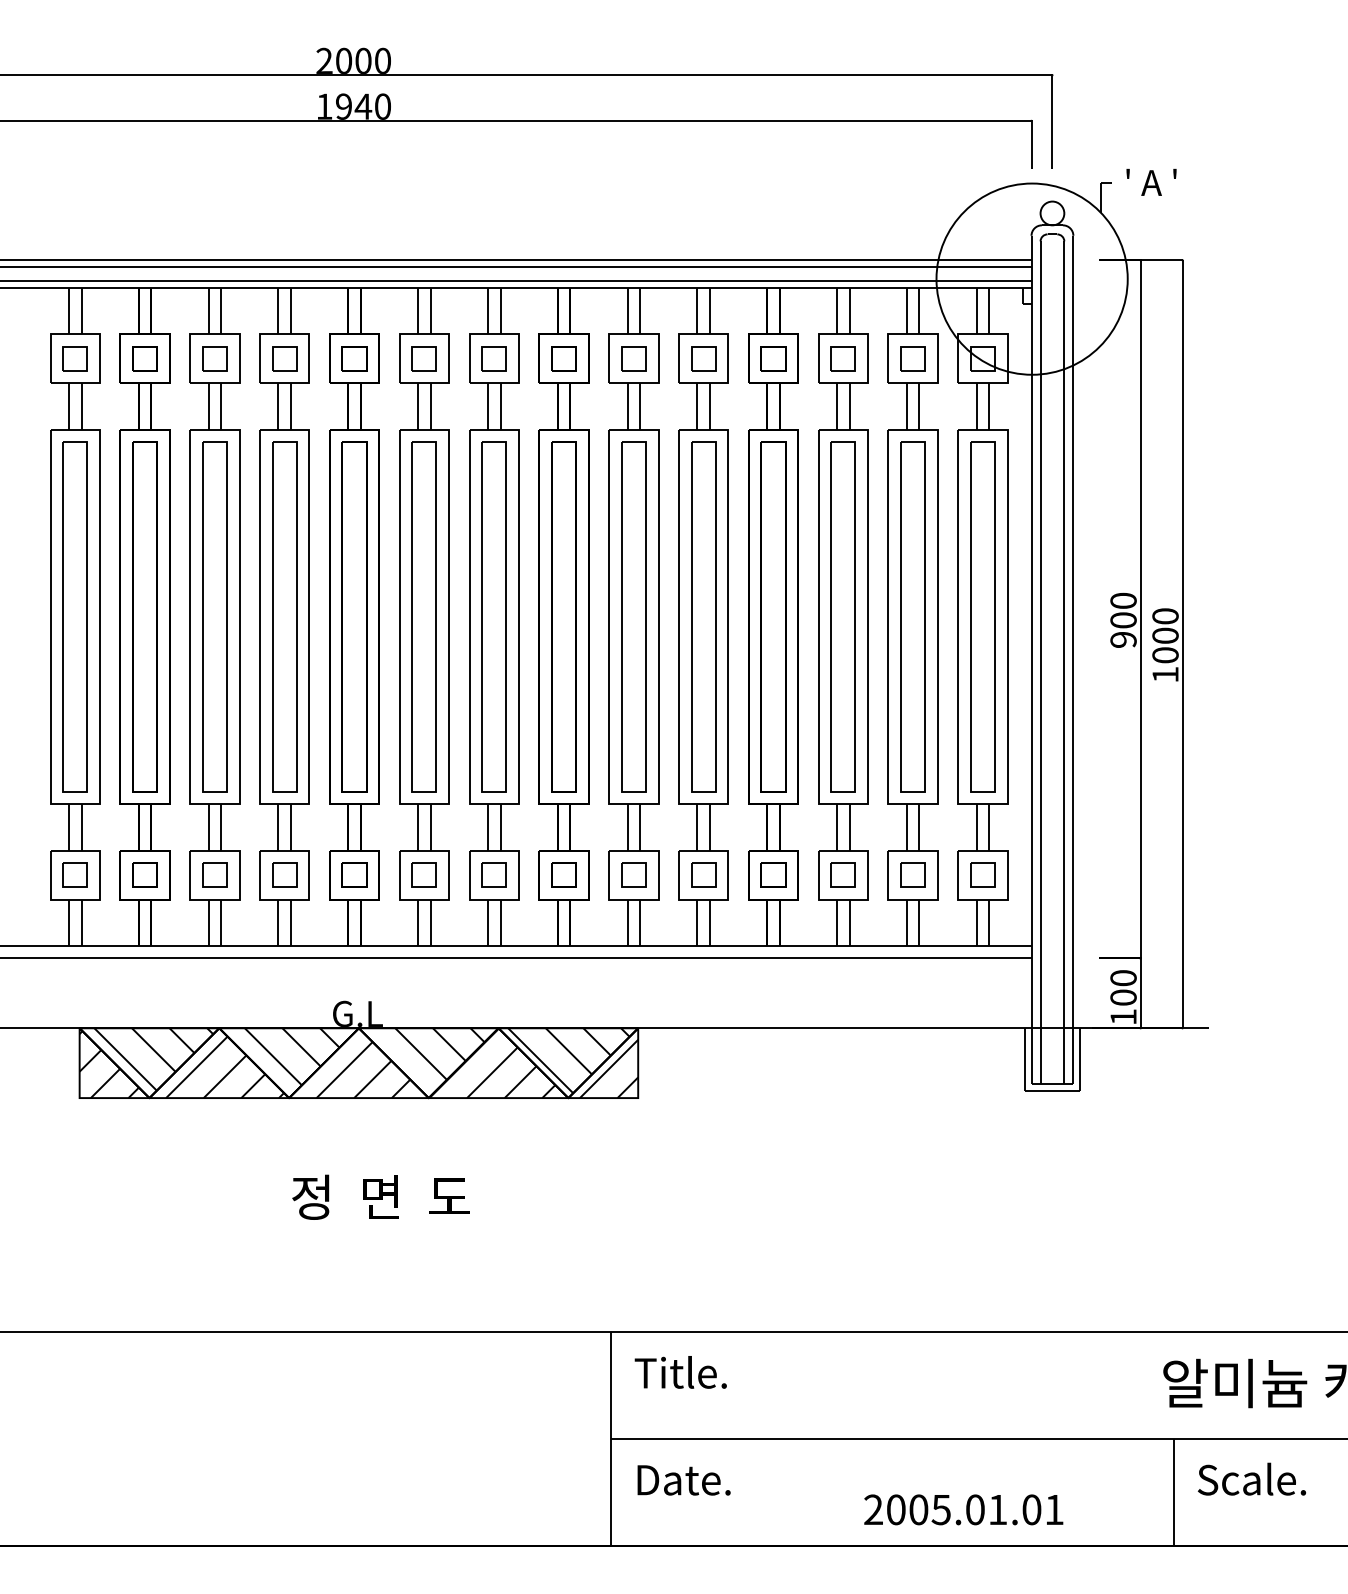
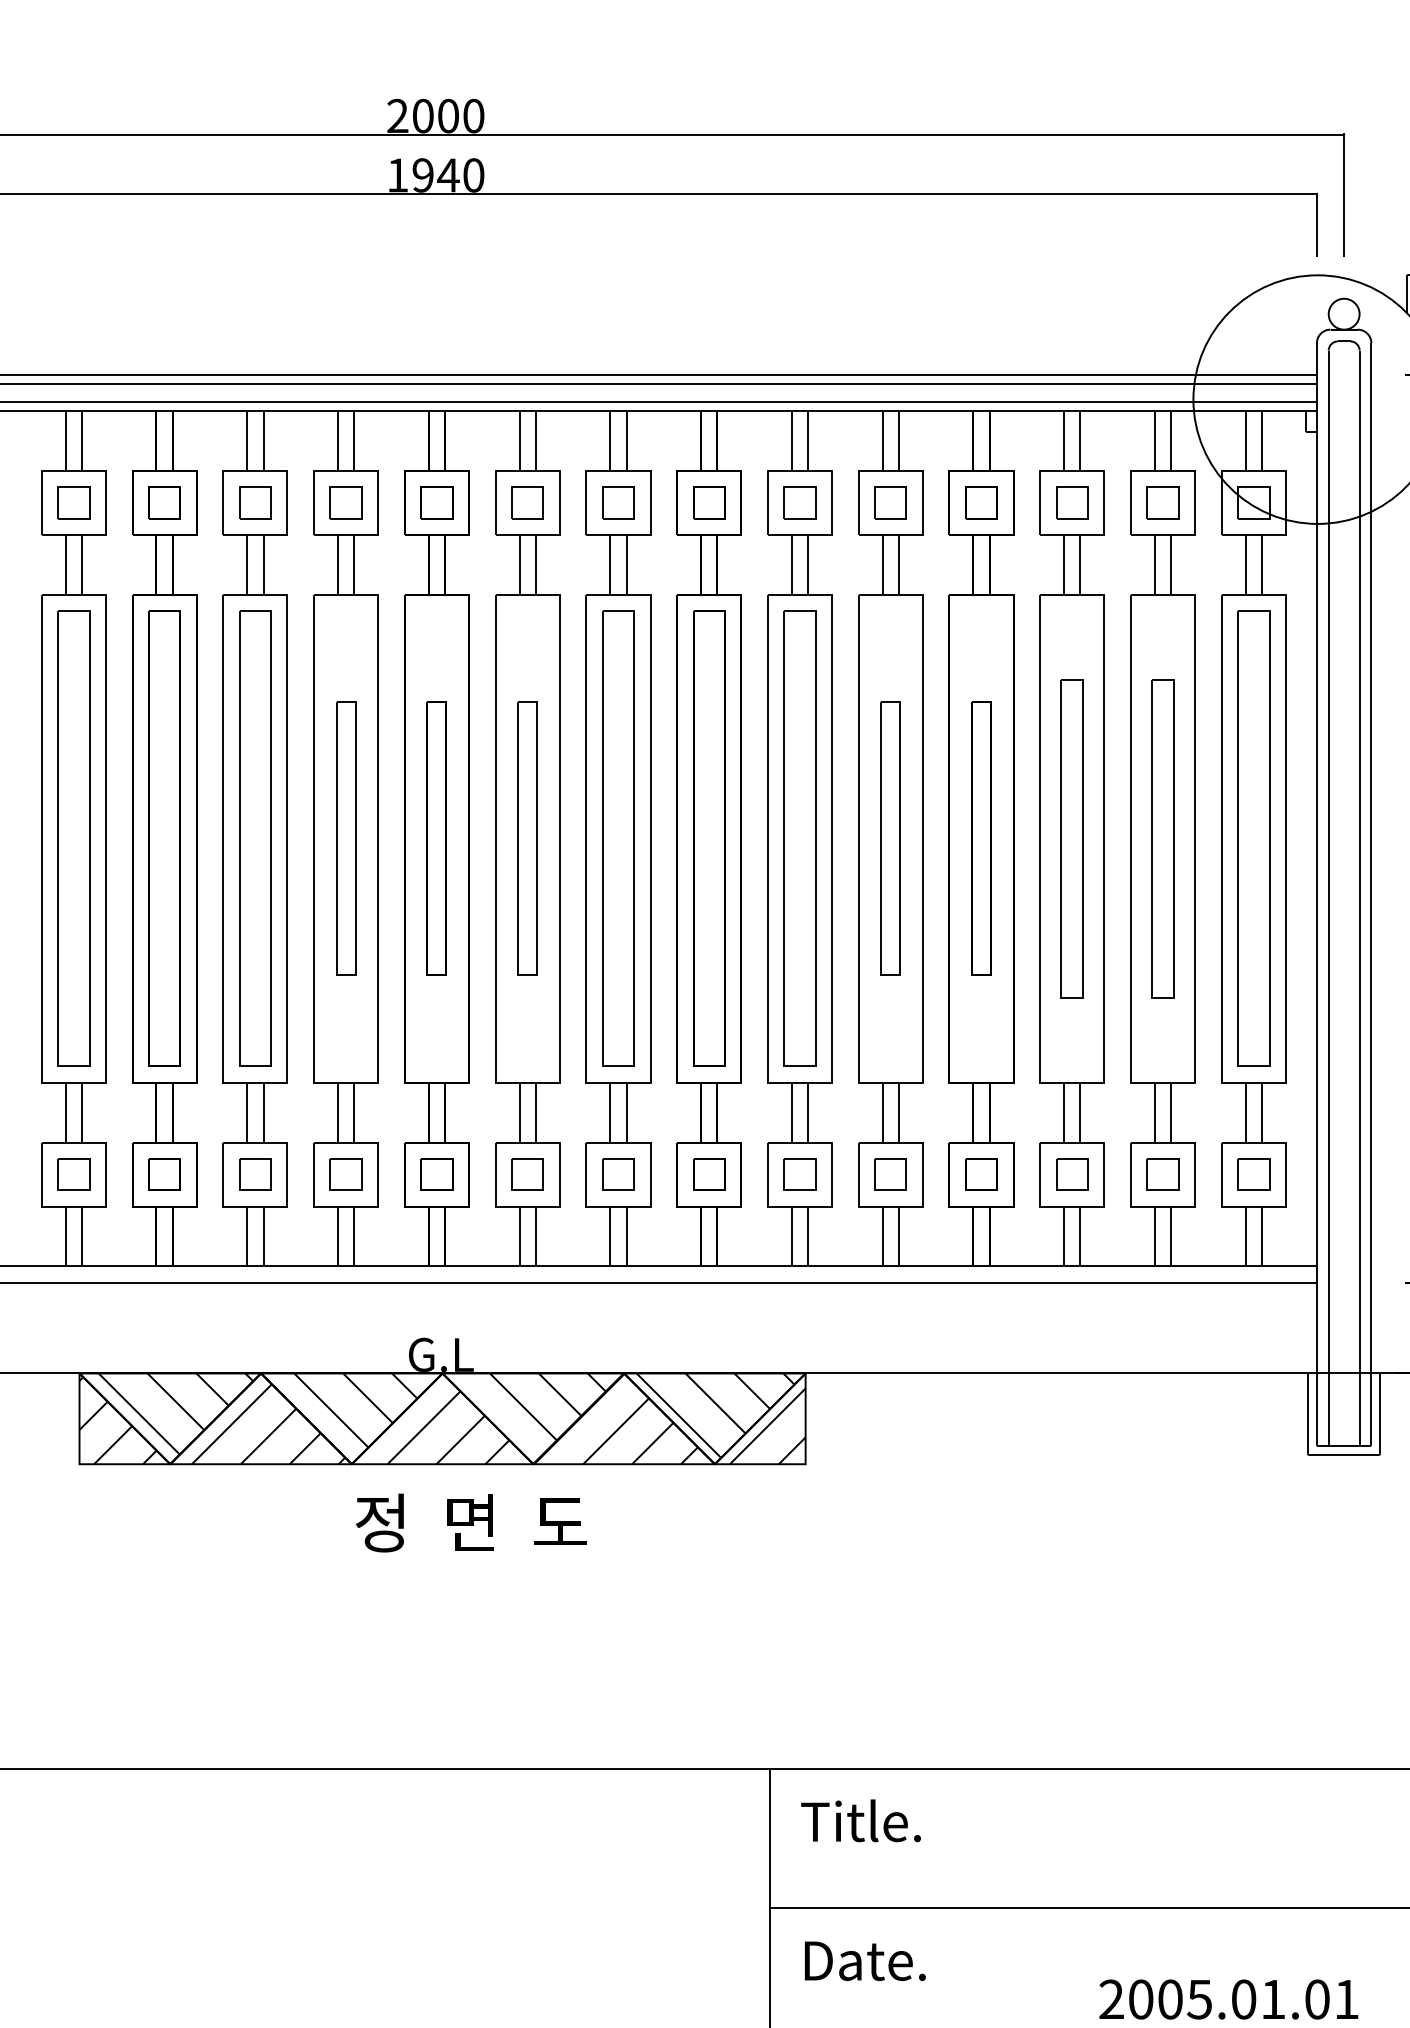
part: (284, 616) -> (345, 838), size x0.6
part: (354, 616) -> (436, 838), size x0.6
part: (423, 616) -> (526, 838), size x0.6
part: (703, 616) -> (890, 838), size x0.6
part: (773, 616) -> (981, 838), size x0.6
part: (842, 616) -> (1071, 838), size x0.7
part: (912, 616) -> (1162, 838), size x0.7
text: (380, 1196) -> (470, 1521), moved

